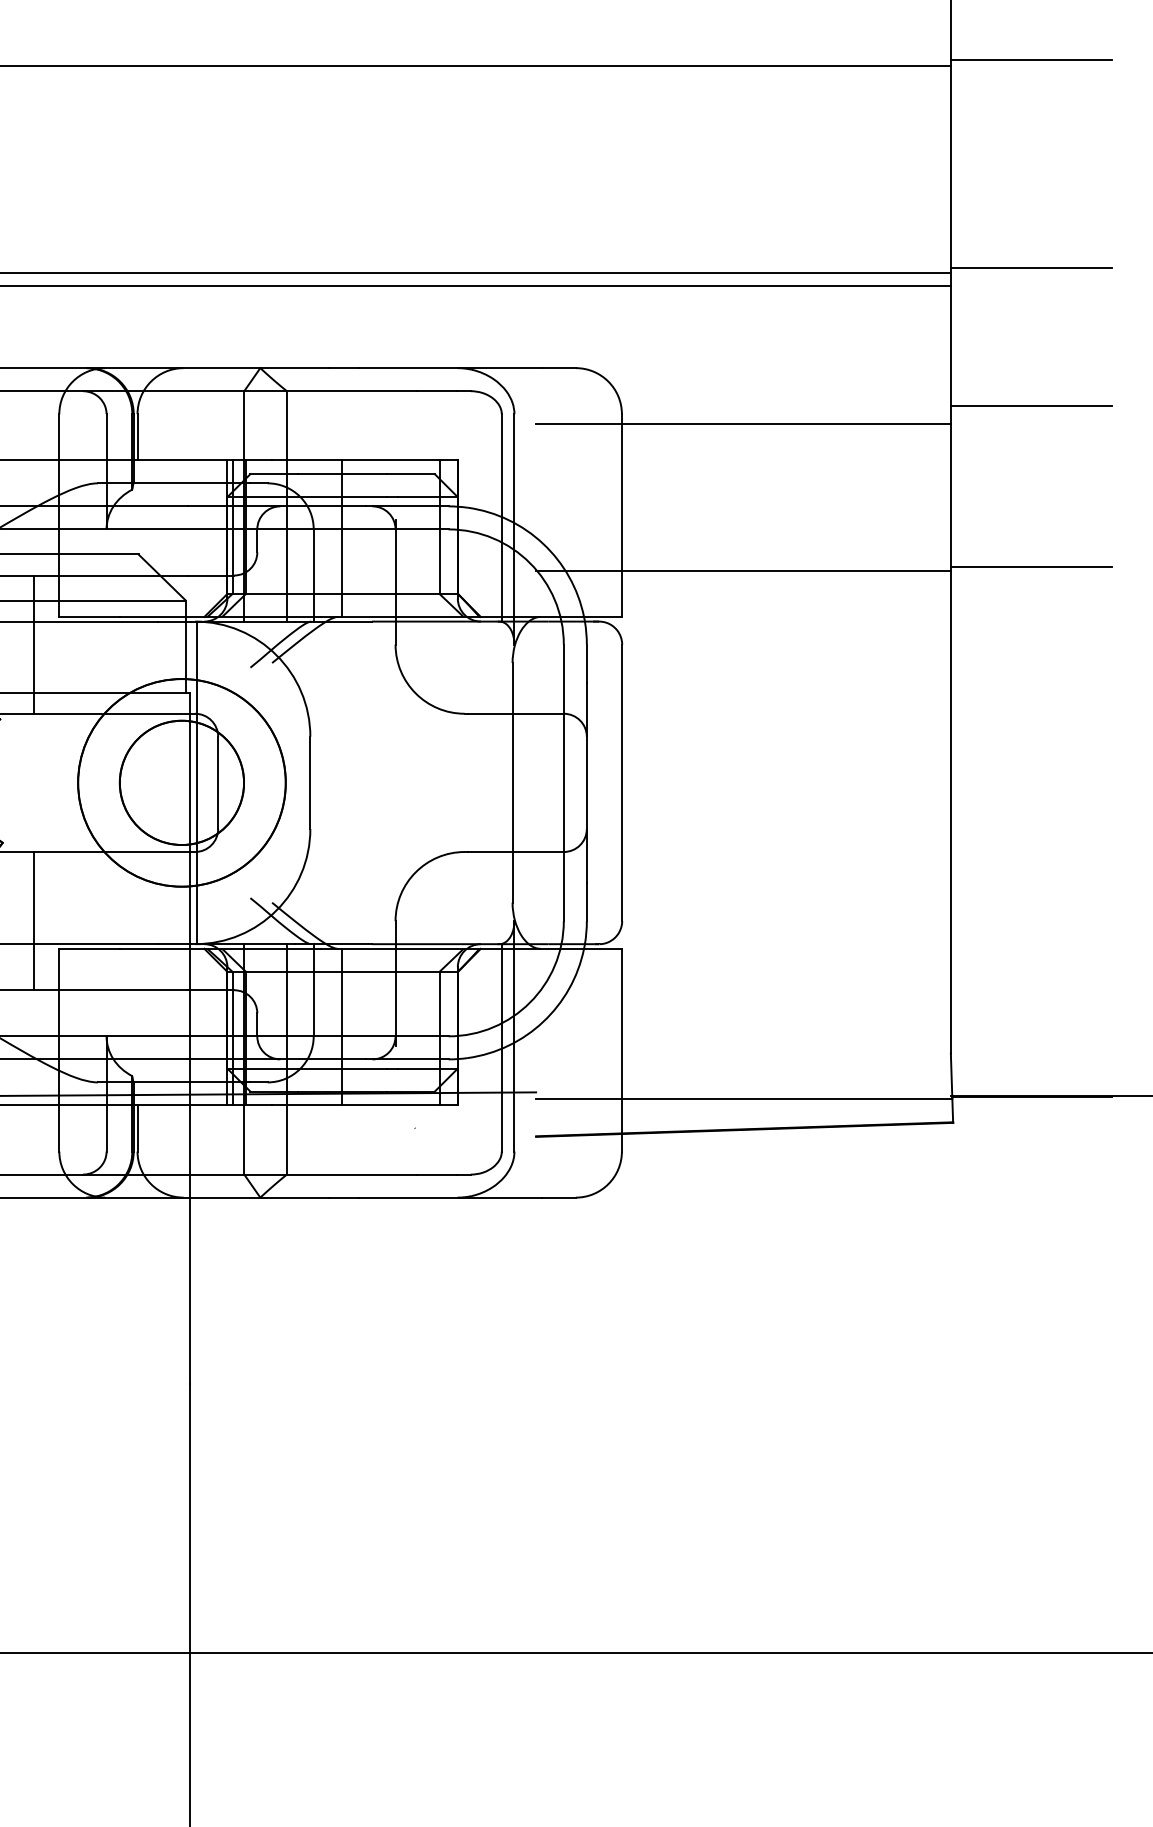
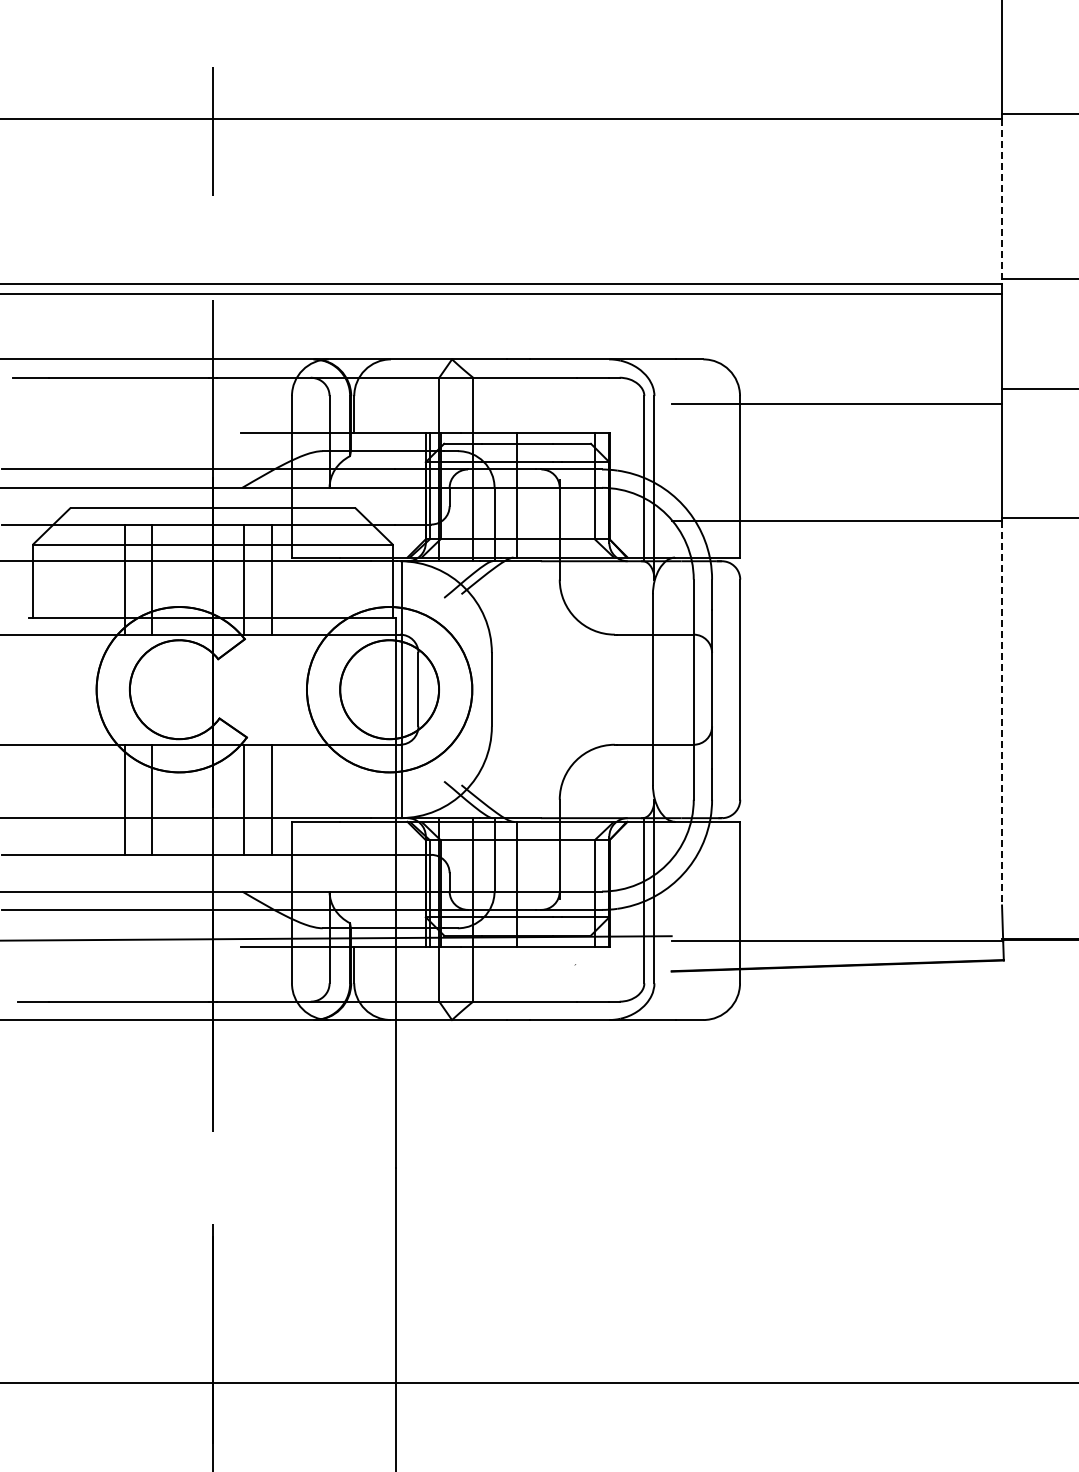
line: (951, 169) -> (1002, 201), solid -> dashed
line: (951, 812) -> (1002, 713), solid -> dashed

